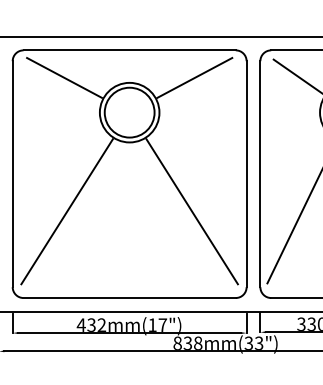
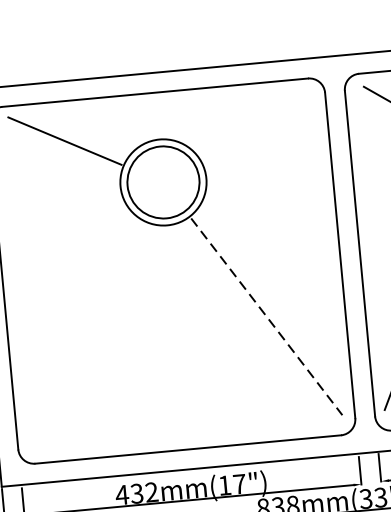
line: (194, 77) -> (252, 123), removed
line: (66, 211) -> (85, 333), removed
line: (192, 211) -> (267, 316), solid -> dashed

